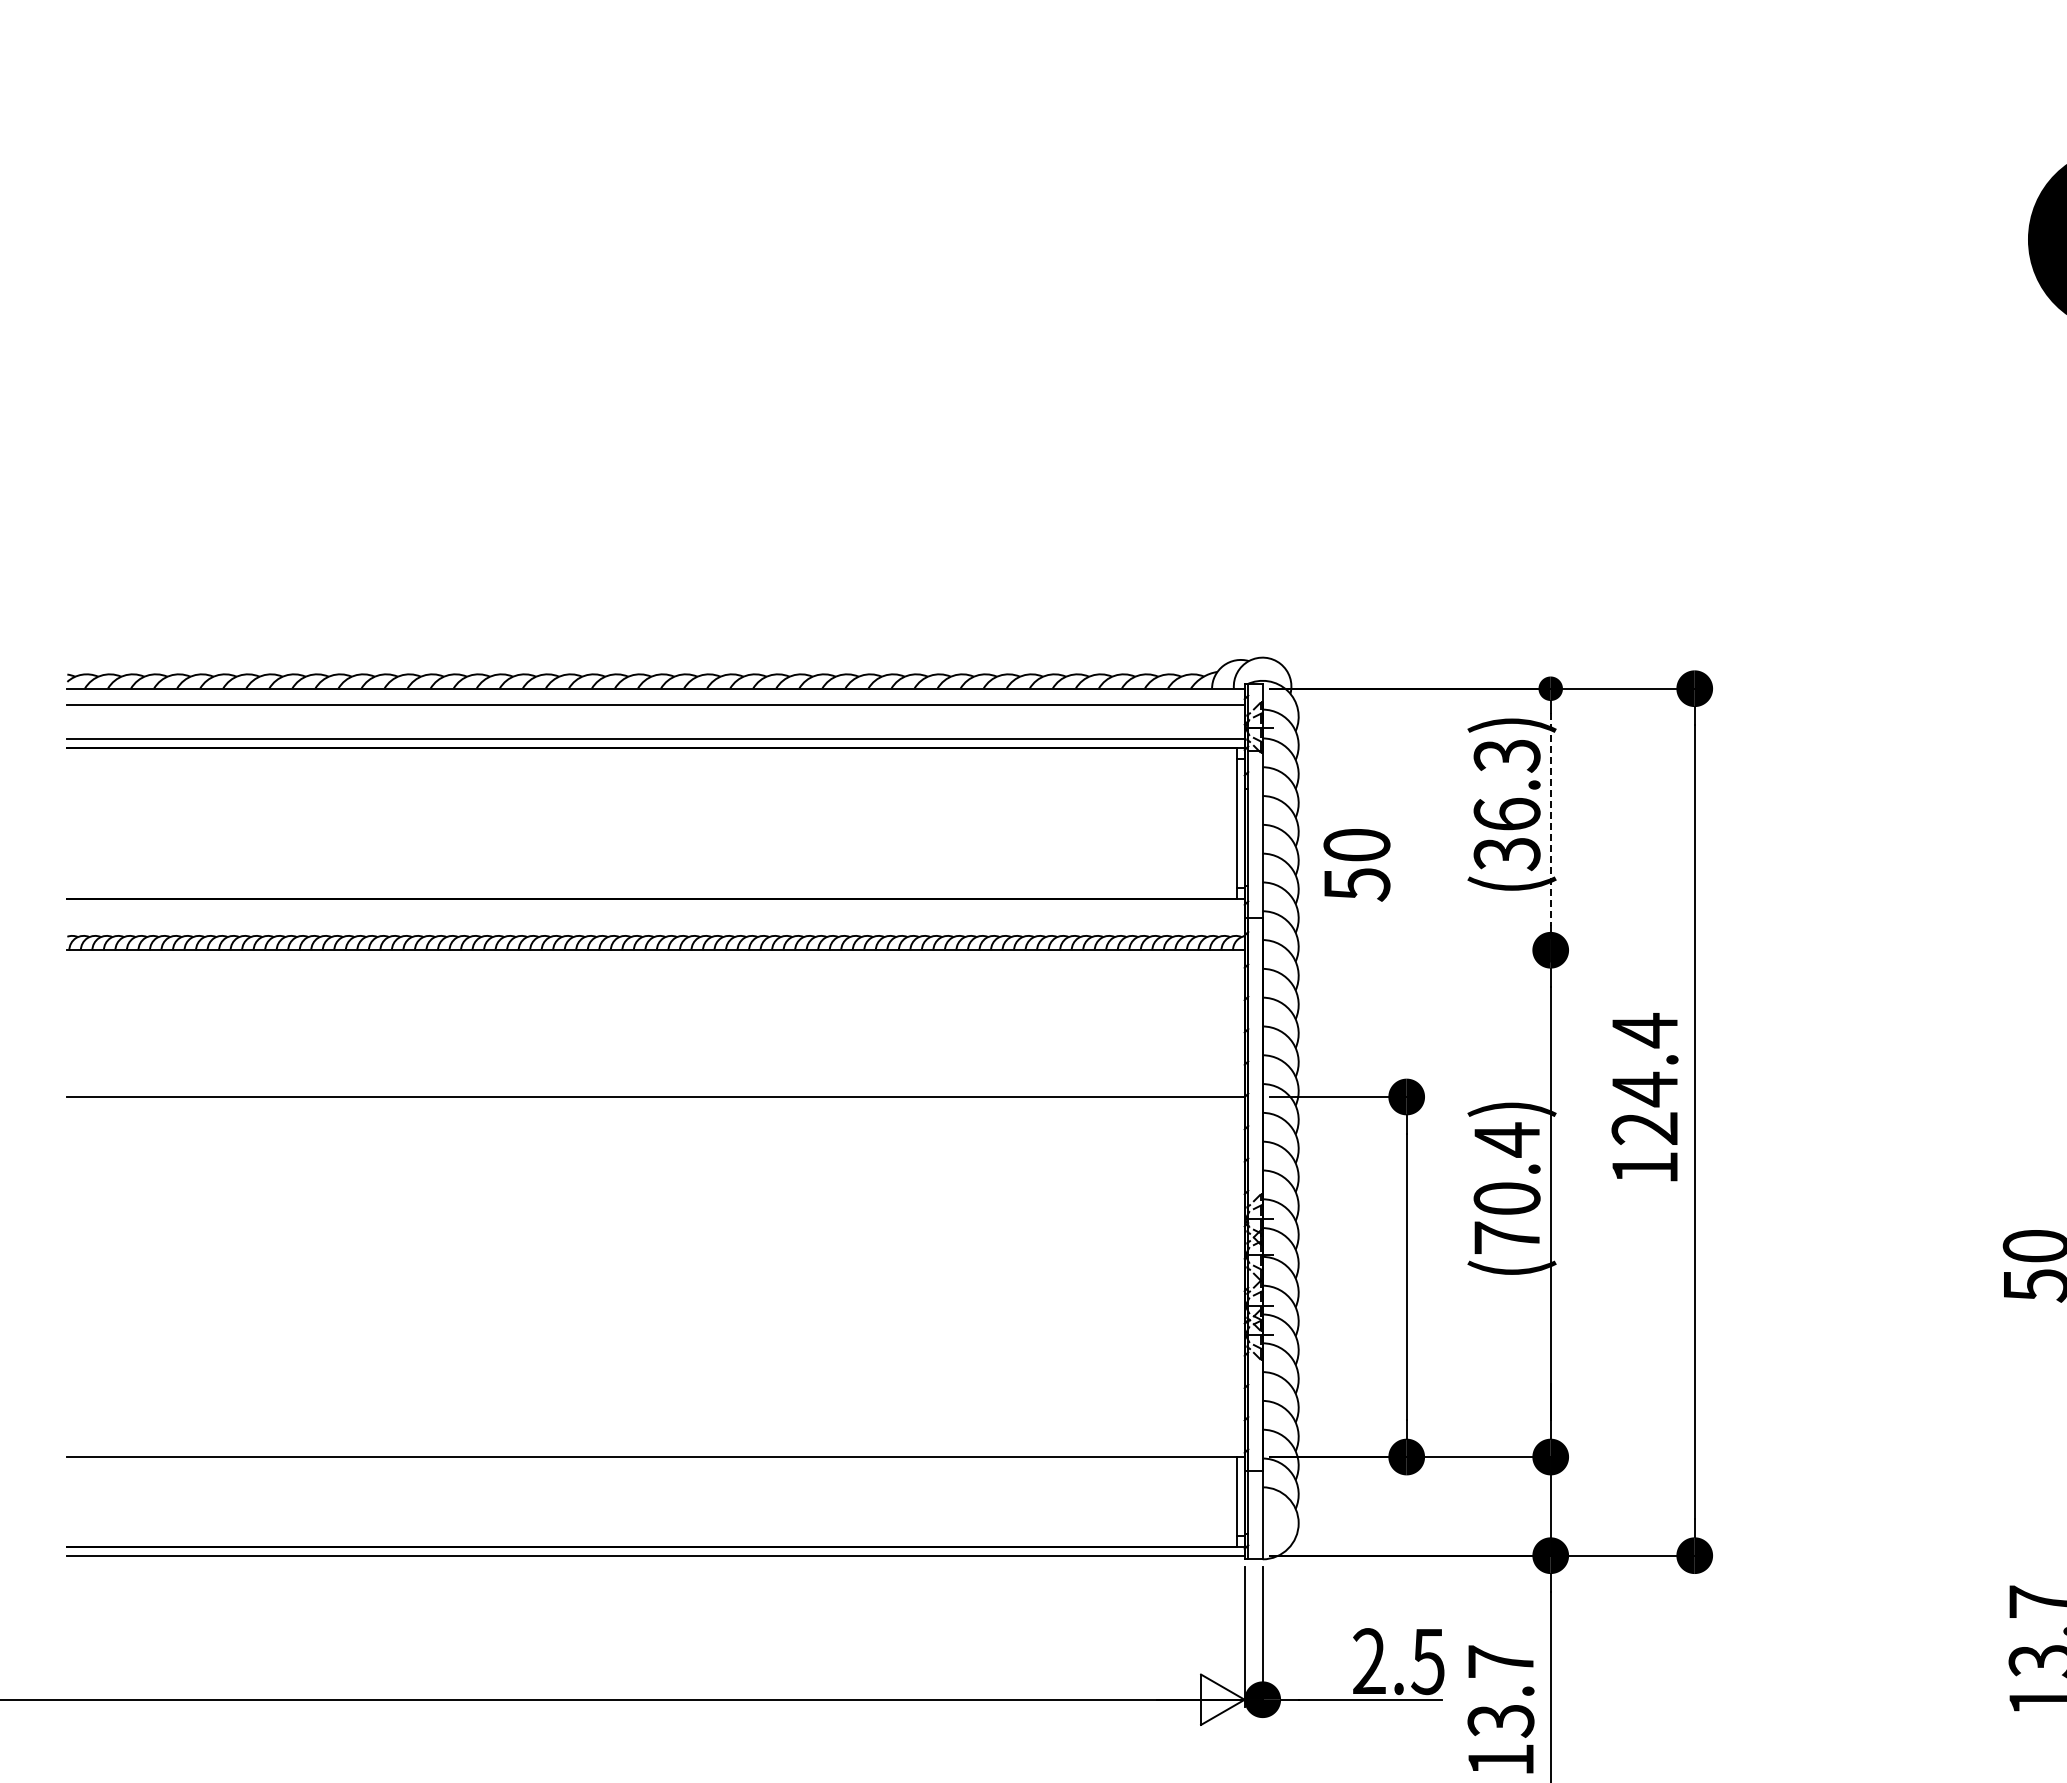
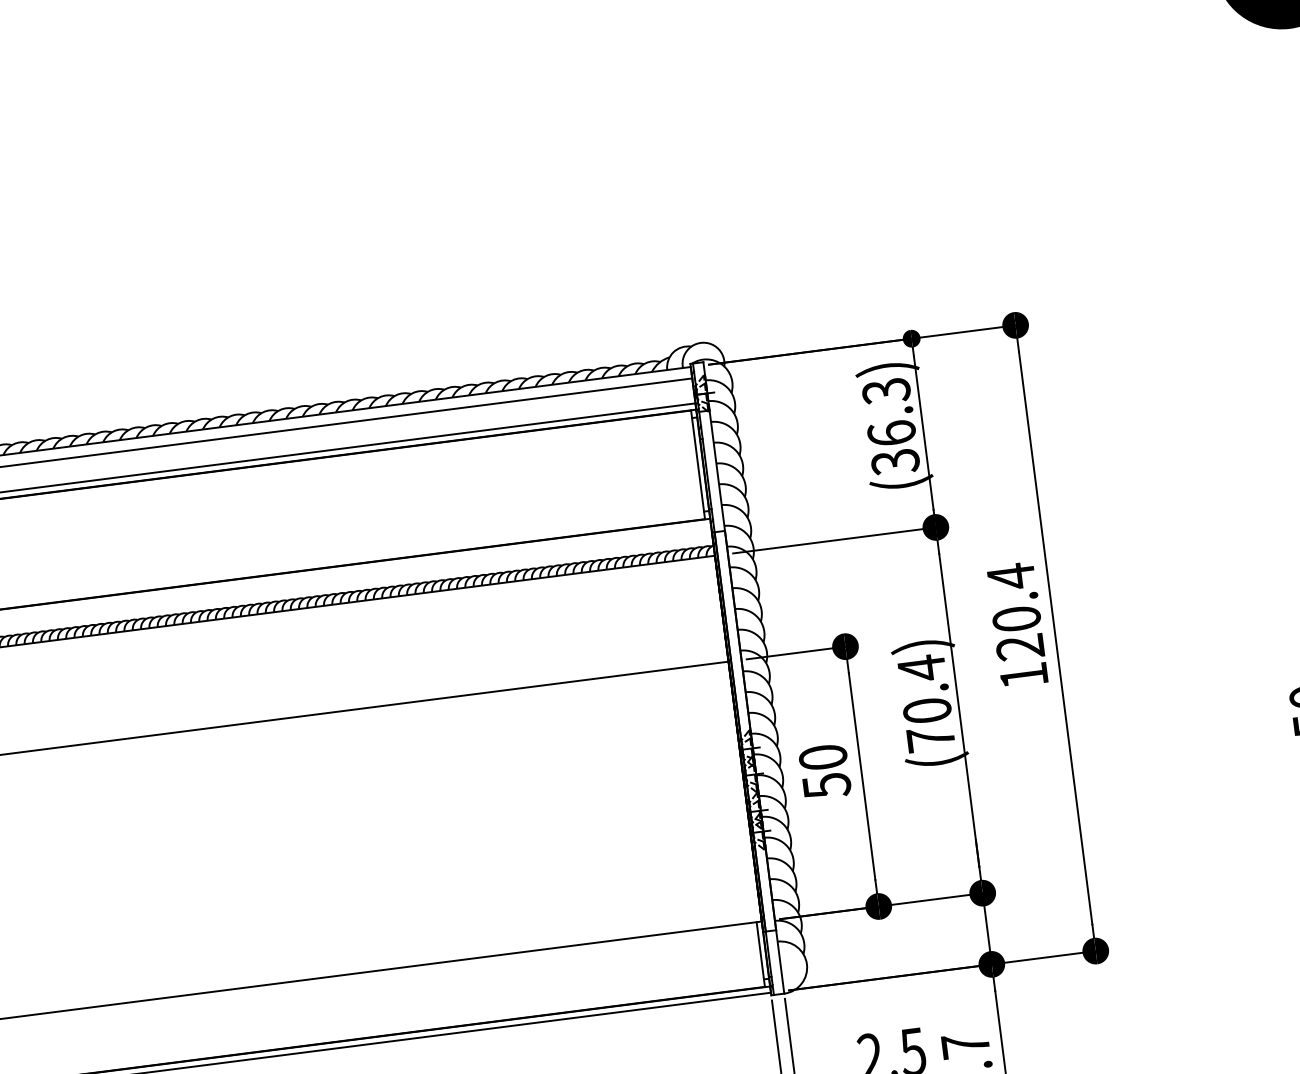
line: (1550, 820) -> (923, 433), dashed -> solid
text: (1356, 865) -> (824, 772), moved
line: (1413, 950) -> (836, 540), added
text: (1644, 1089) -> (1016, 619), 124.4 -> 120.4

